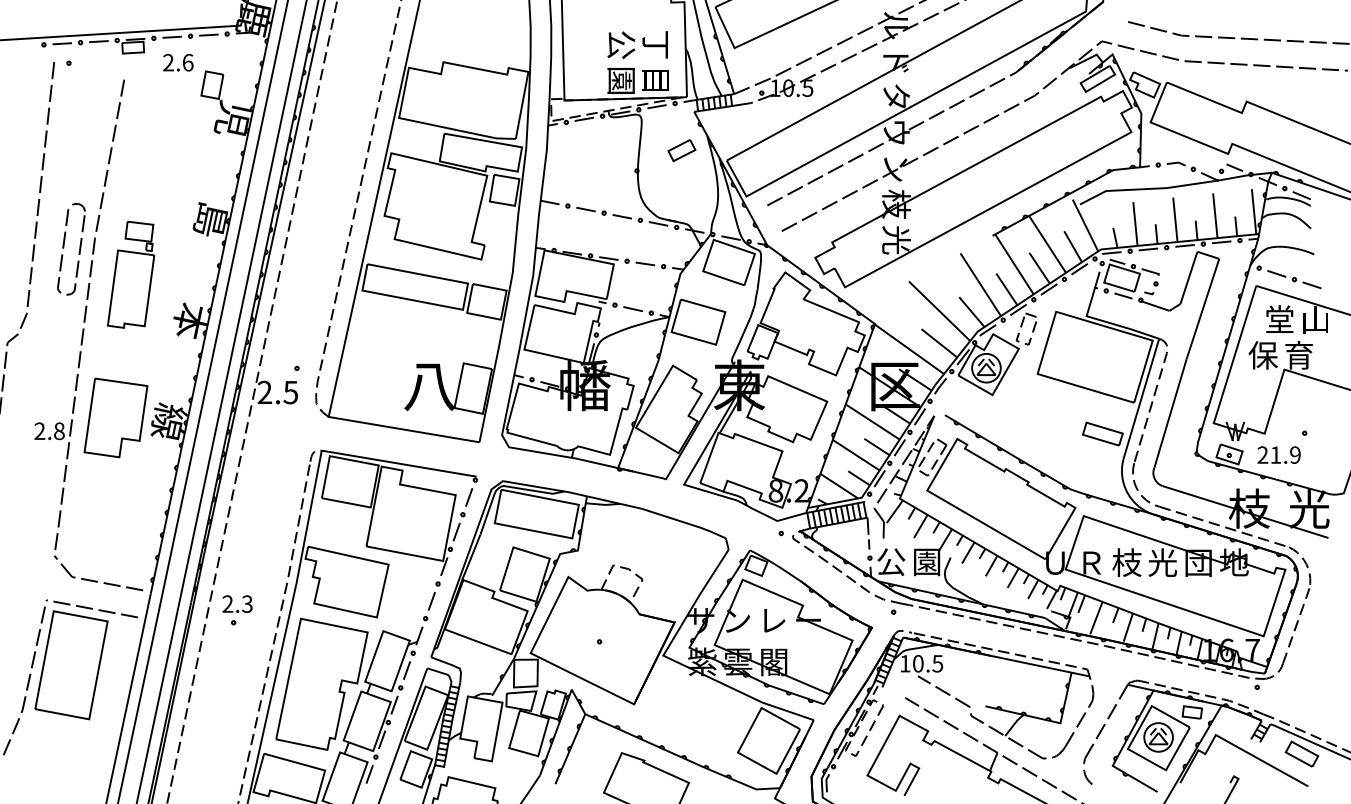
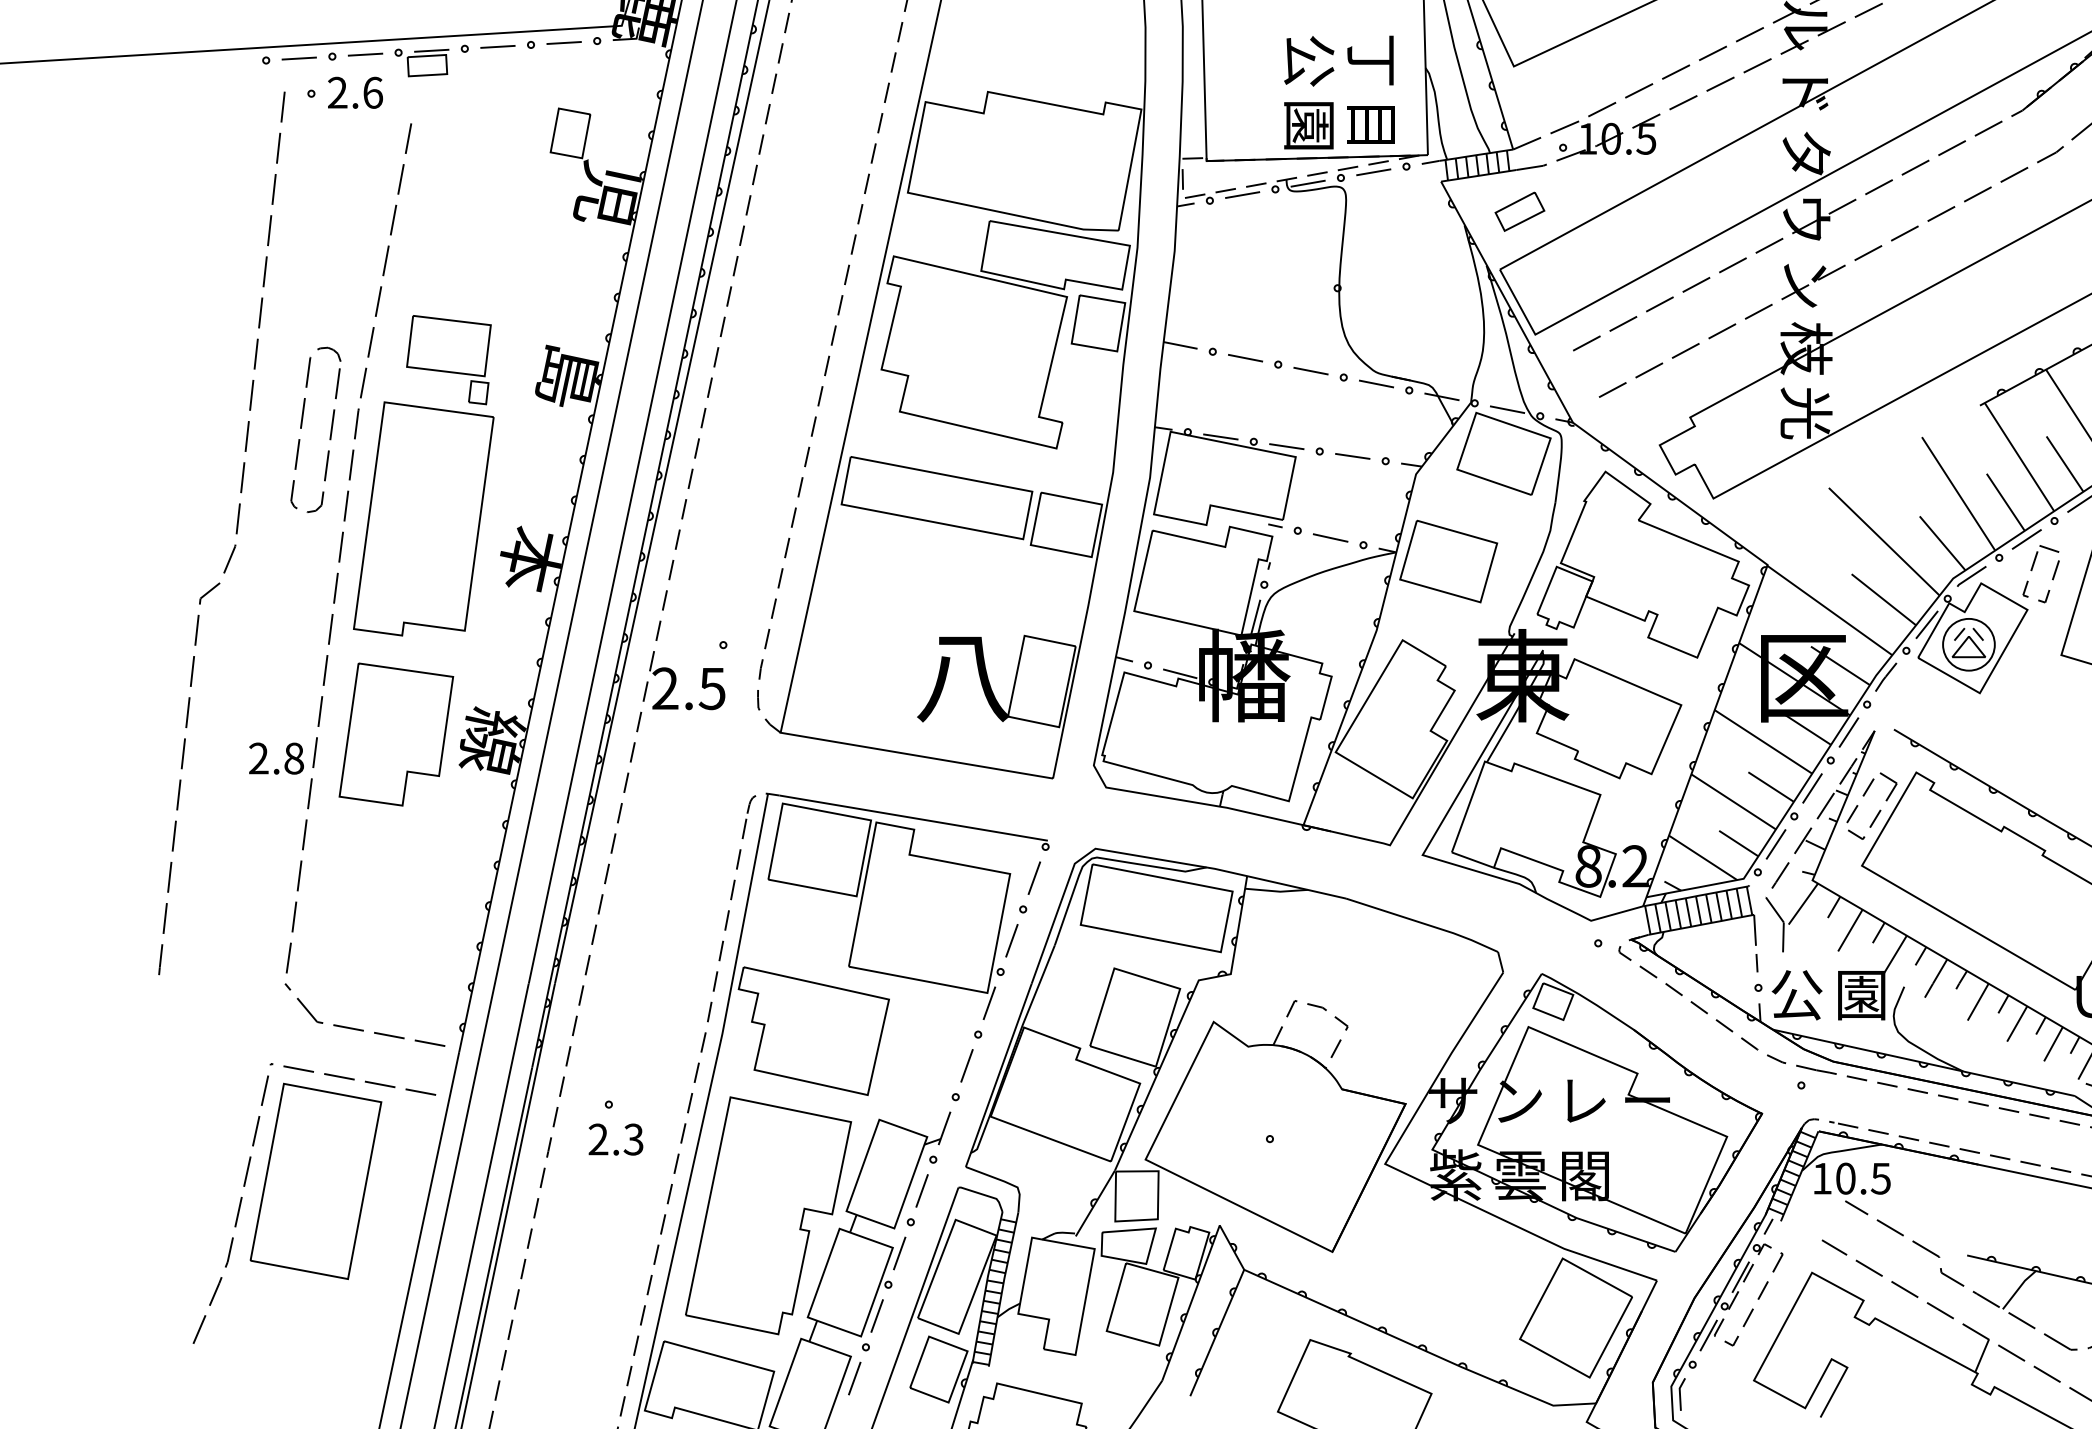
text: (178, 62) -> (355, 92), moved
part: (681, 150) -> (1519, 211), moved
part: (130, 274) -> (422, 475), size x1.67
text: (237, 603) -> (615, 1138), moved

